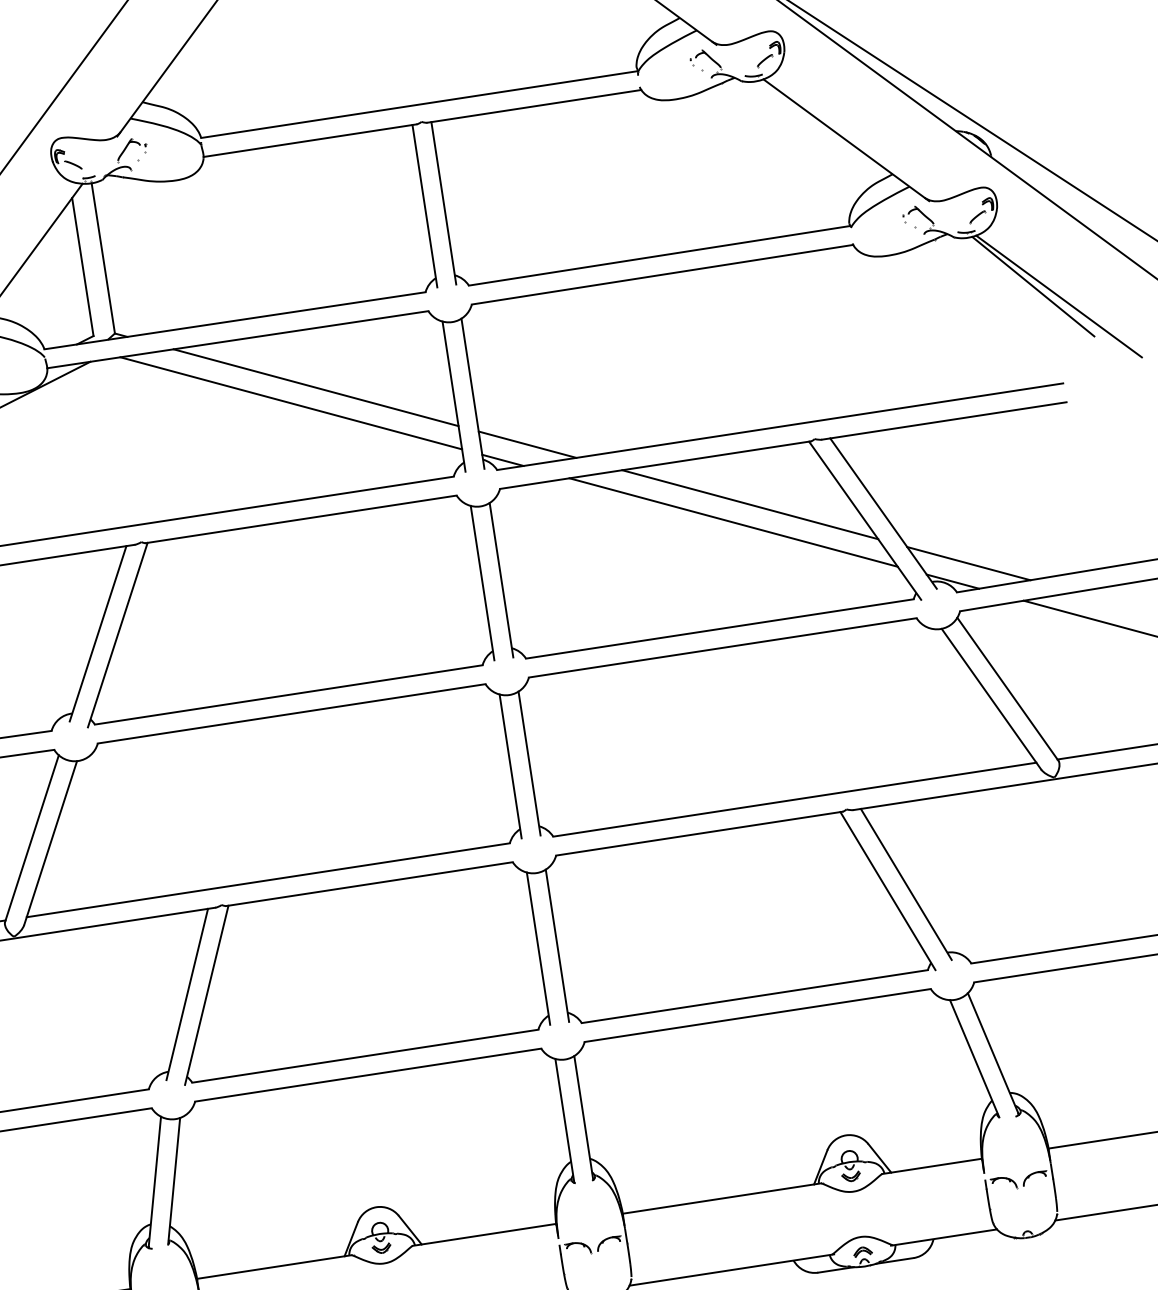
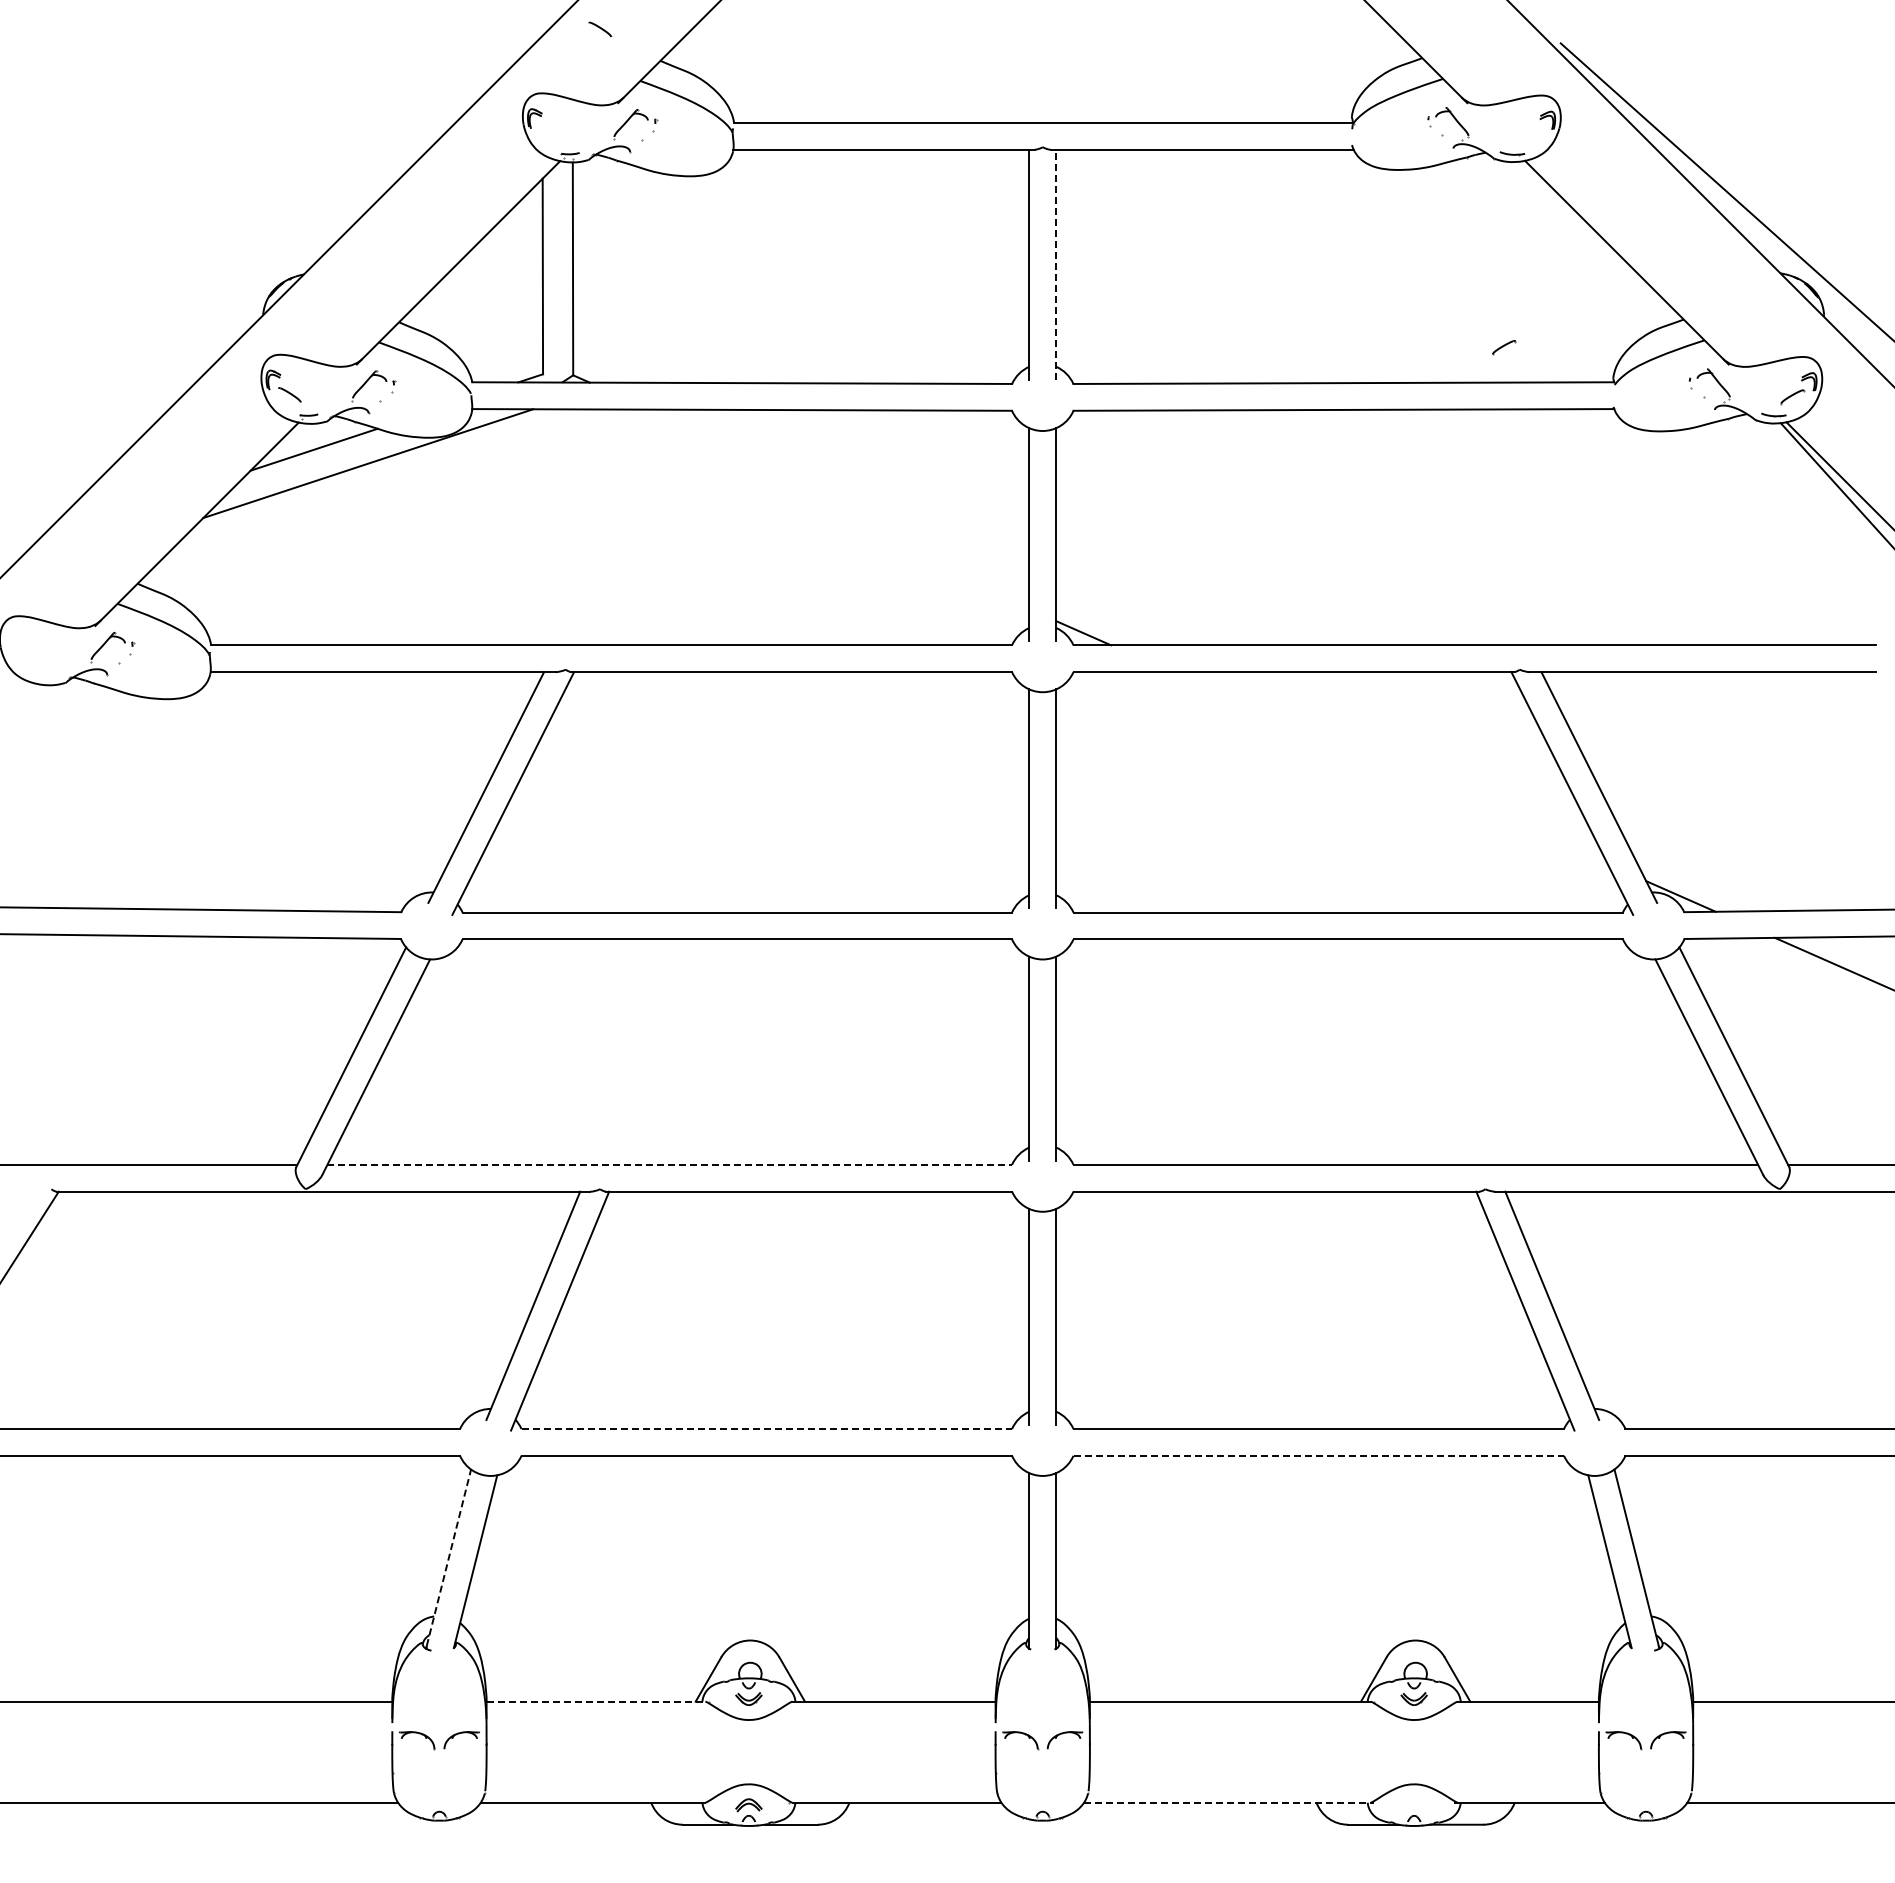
part: (765, 60) -> (1504, 347), moved
part: (73, 165) -> (600, 29), moved
line: (444, 203) -> (1056, 264), solid -> dashed
line: (316, 387) -> (840, 492), removed
line: (291, 403) -> (802, 509), removed
line: (527, 444) -> (1120, 616), removed
line: (750, 504) -> (1416, 746), removed
line: (733, 522) -> (1389, 768), removed
line: (968, 563) -> (1706, 874), removed
line: (268, 879) -> (670, 1164), solid -> dashed
line: (758, 1015) -> (1319, 1455), solid -> dashed
line: (365, 1056) -> (767, 1429), solid -> dashed
line: (154, 1181) -> (448, 1557), solid -> dashed
part: (862, 1252) -> (1413, 1805), removed
line: (274, 1266) -> (596, 1701), solid -> dashed
line: (731, 1269) -> (1228, 1802), solid -> dashed

